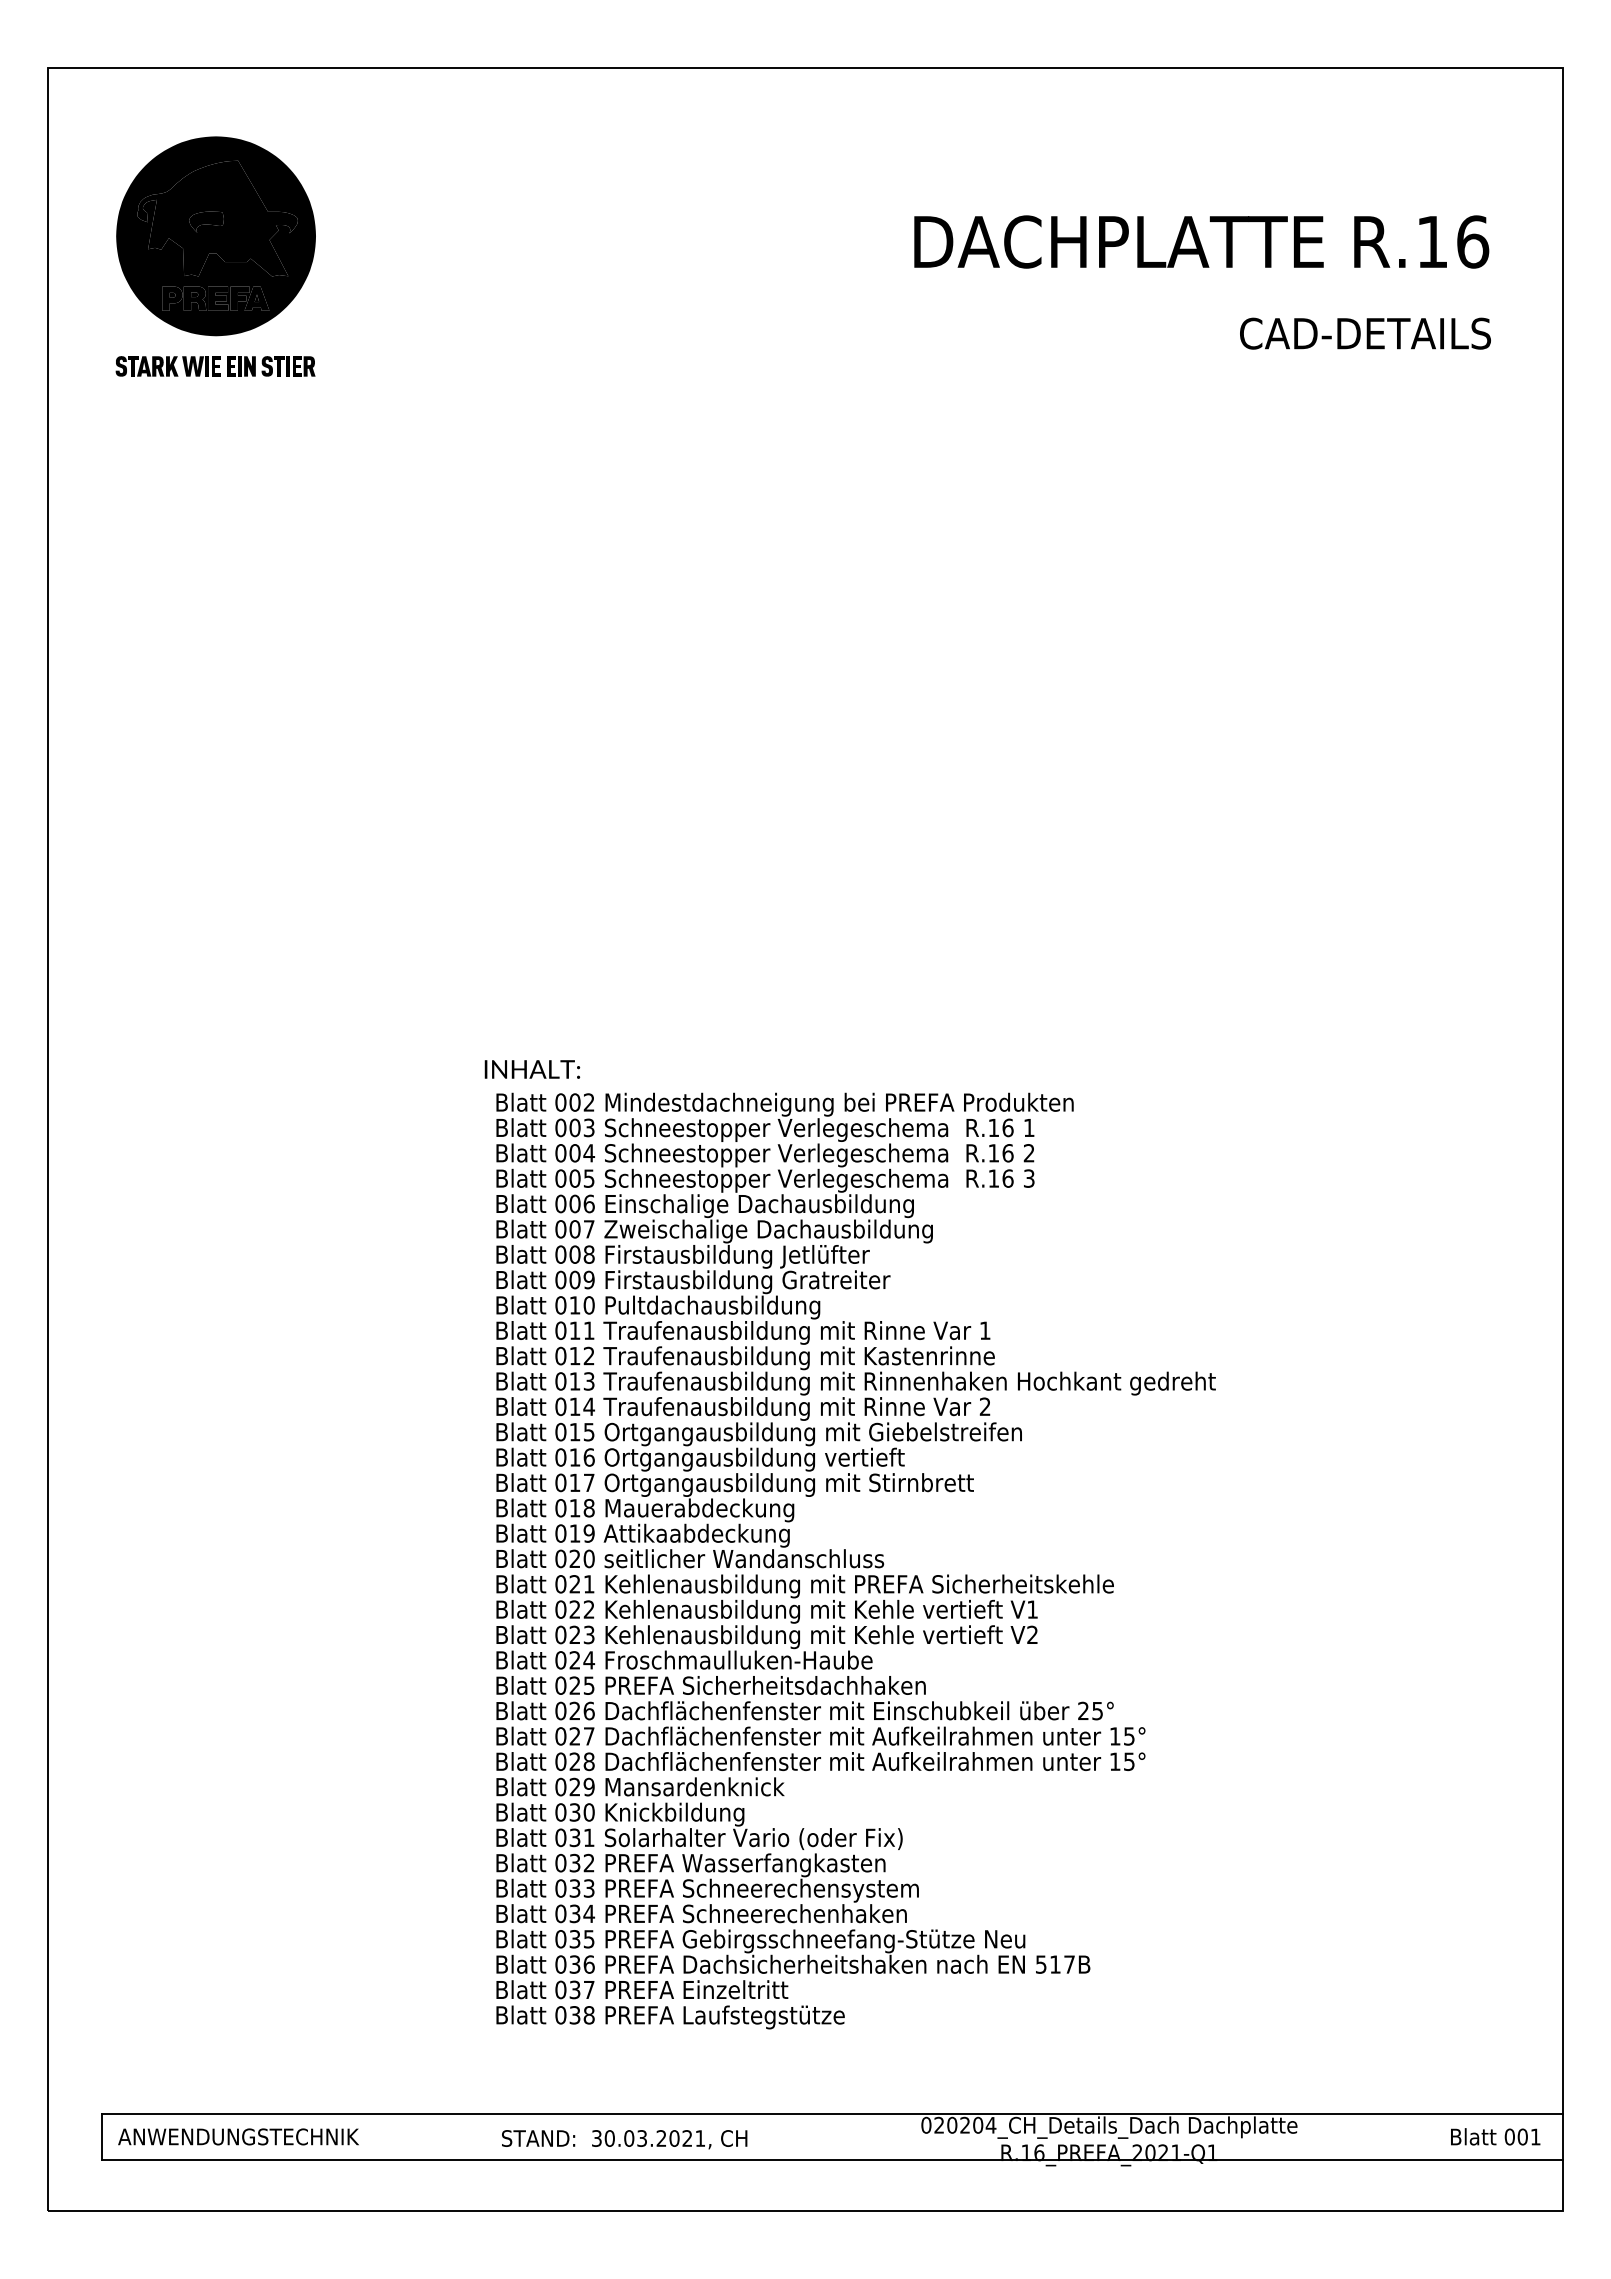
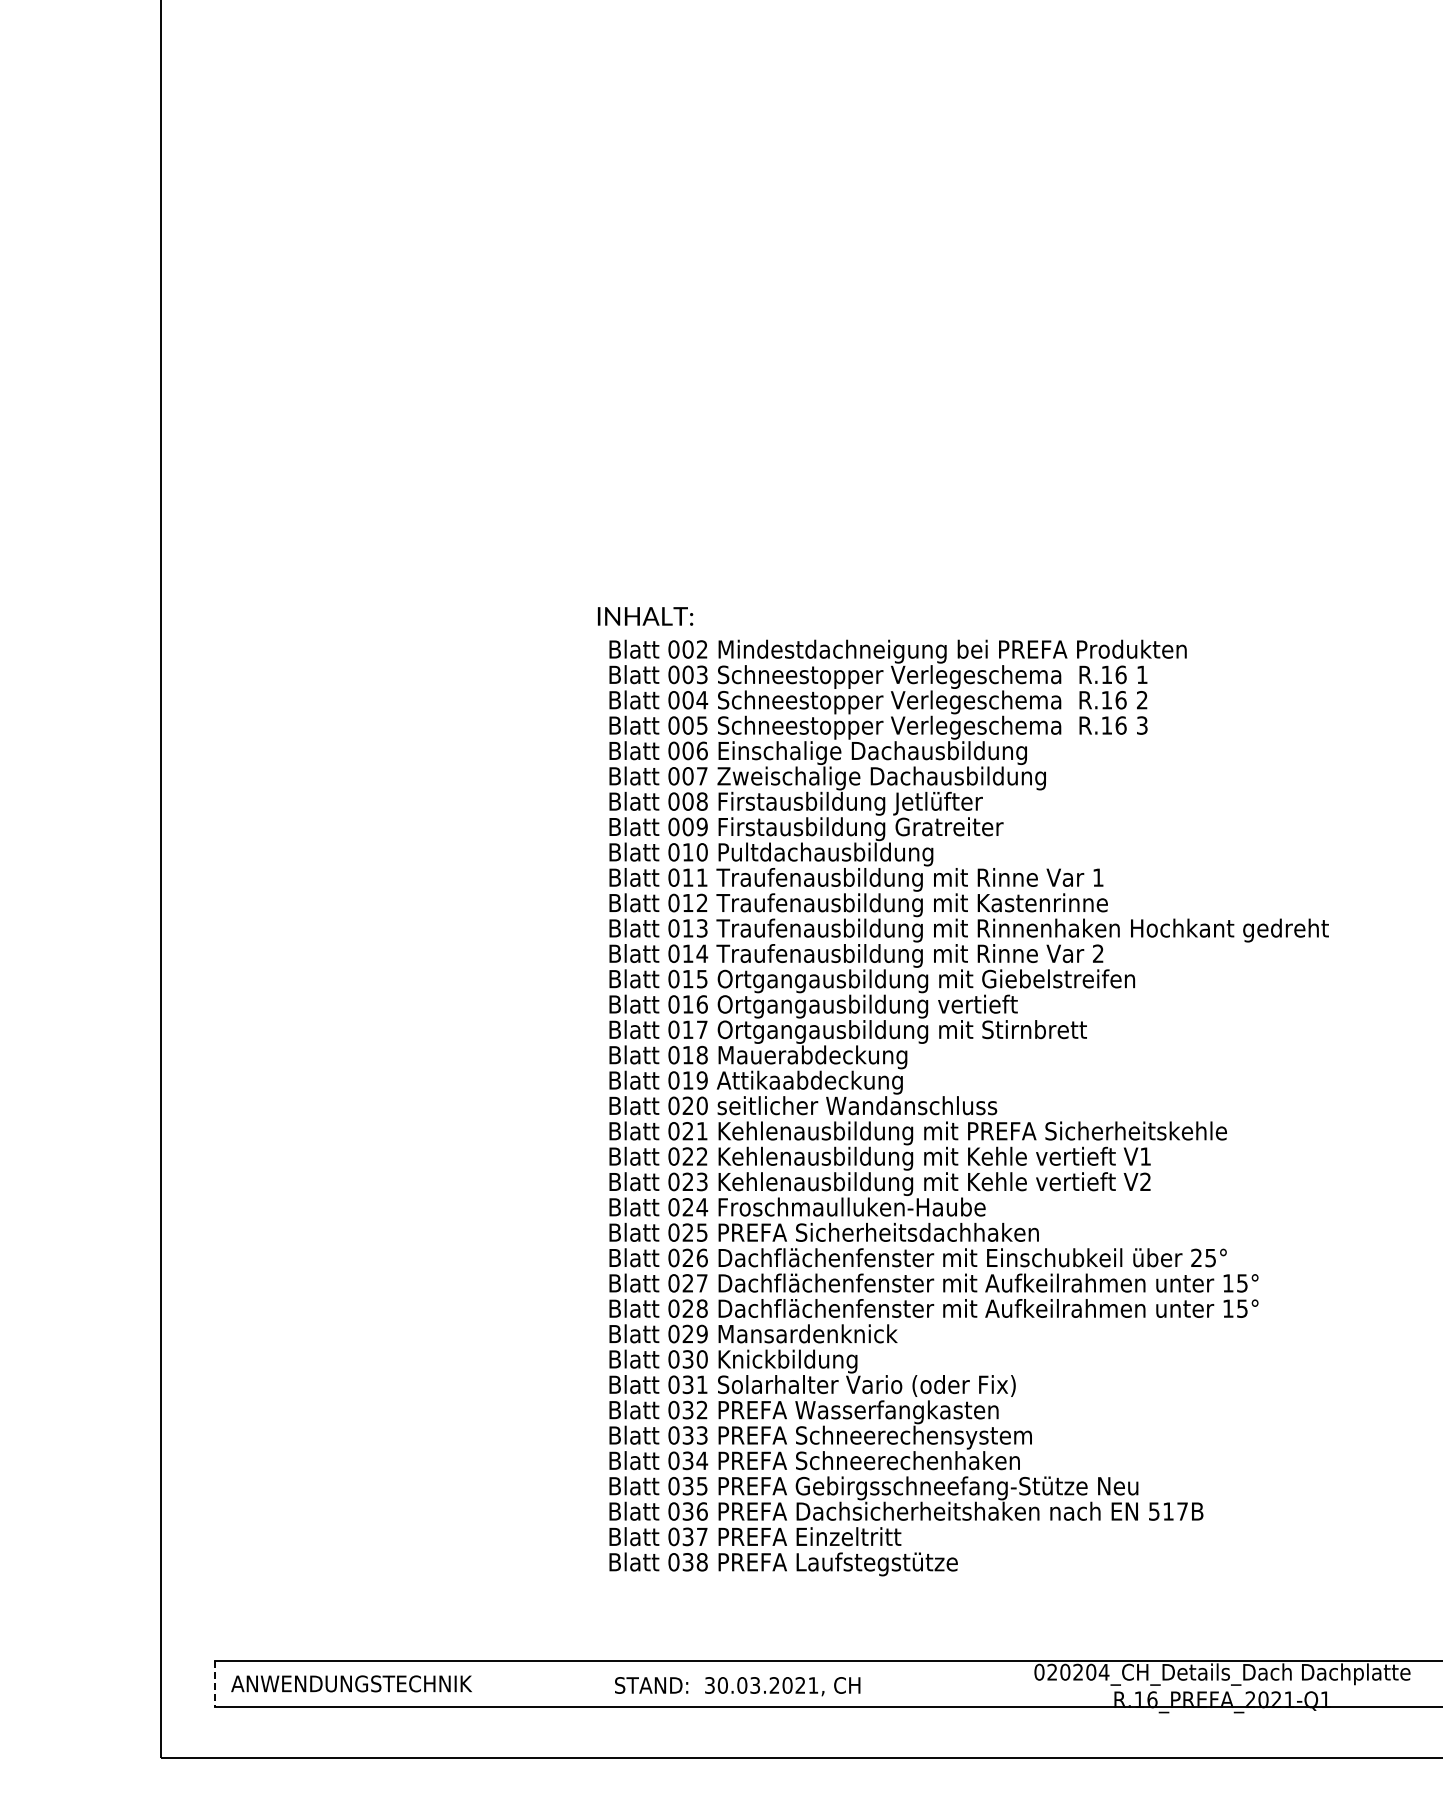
line: (101, 2136) -> (214, 1683), solid -> dashed

